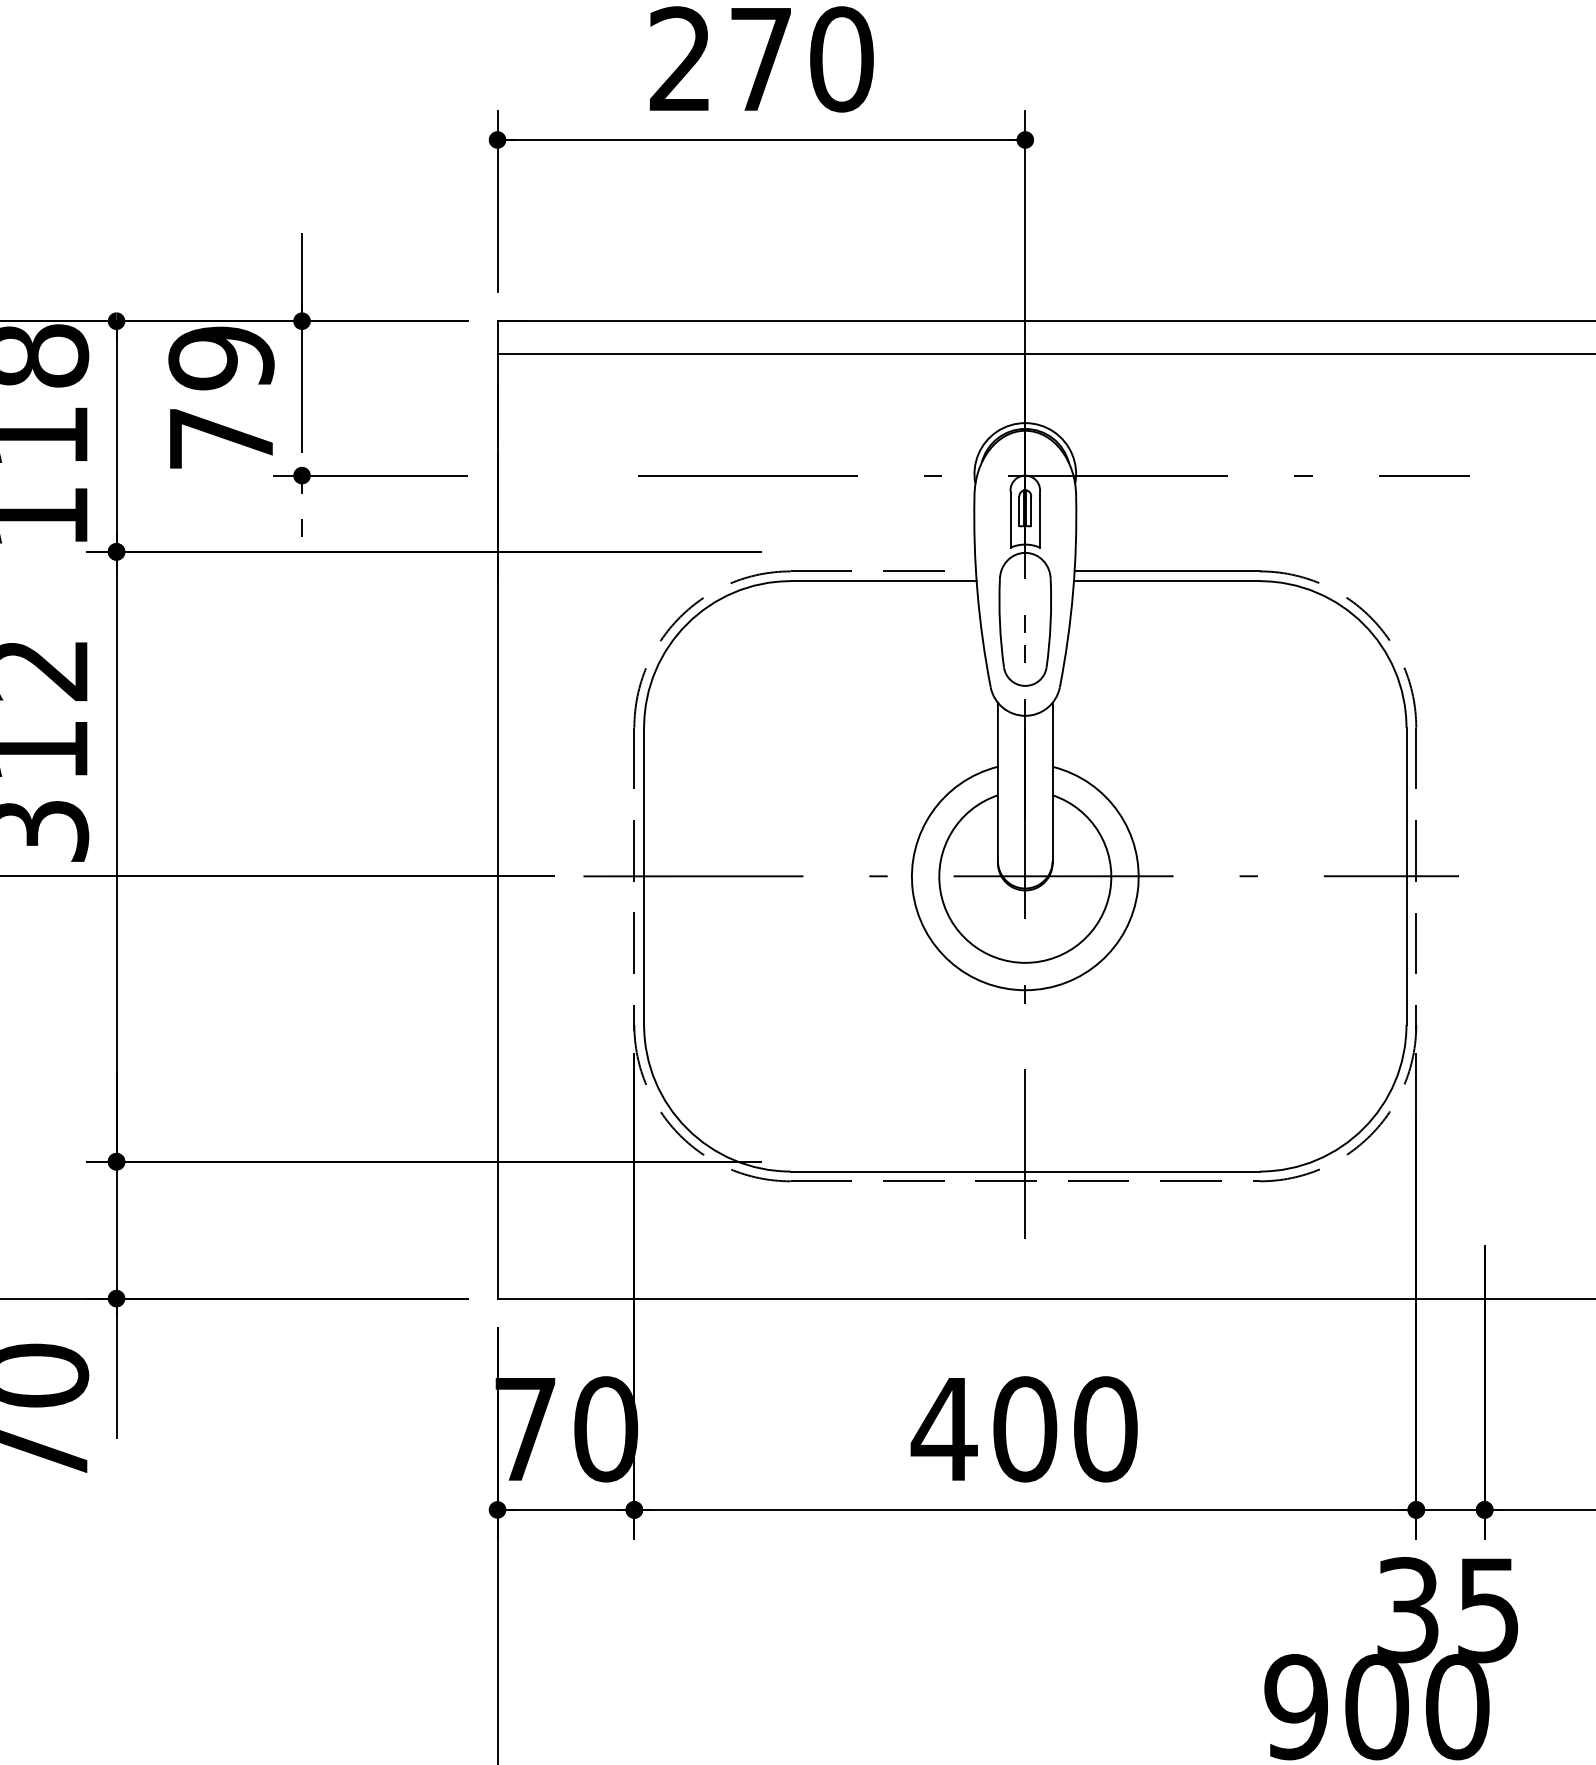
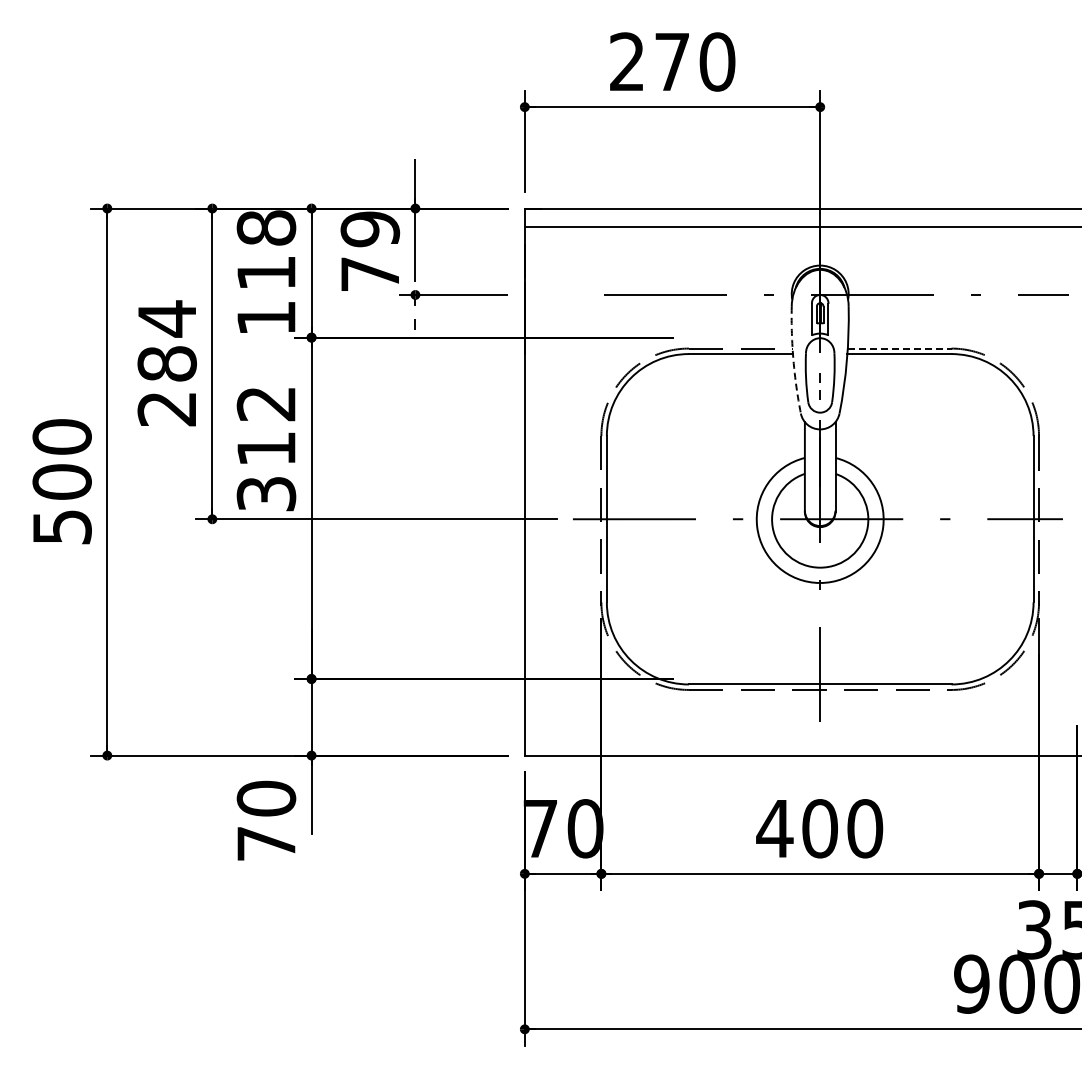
line: (1166, 571) -> (899, 348), solid -> dashed
arc: (977, 592) -> (793, 360), solid -> dashed

